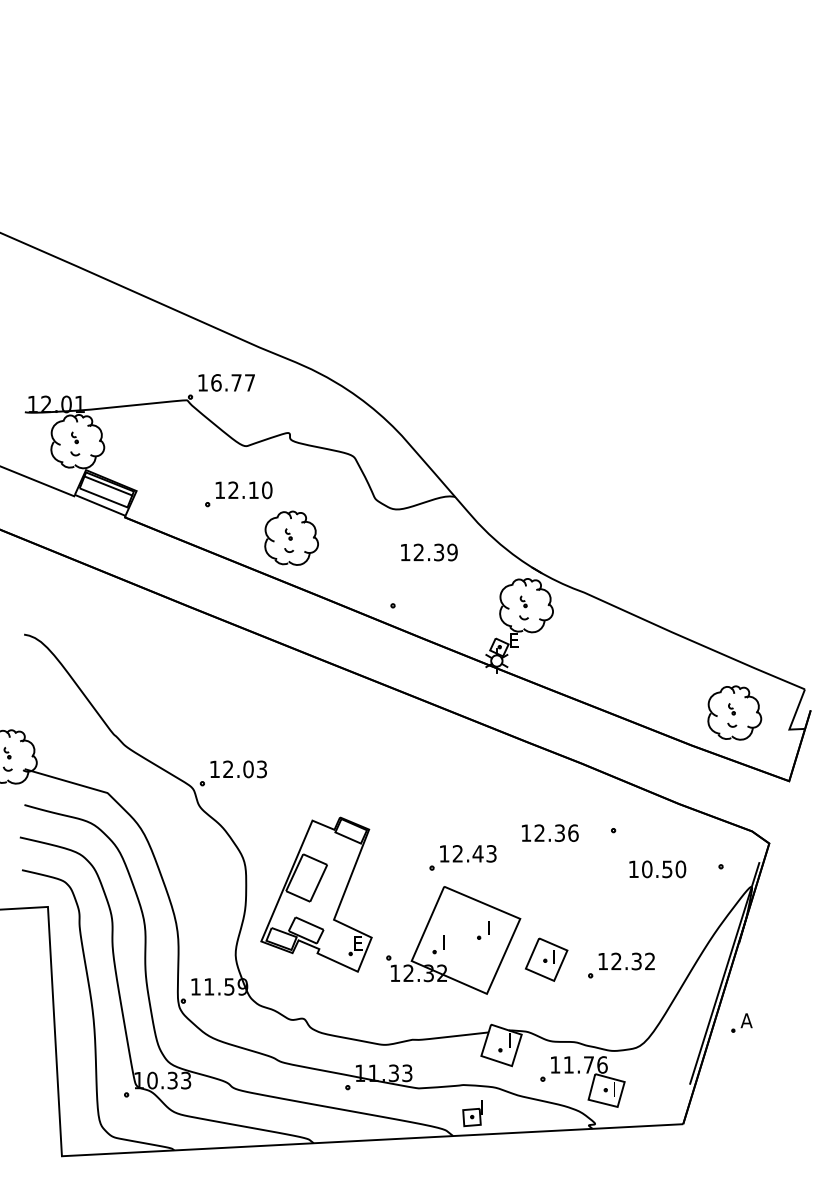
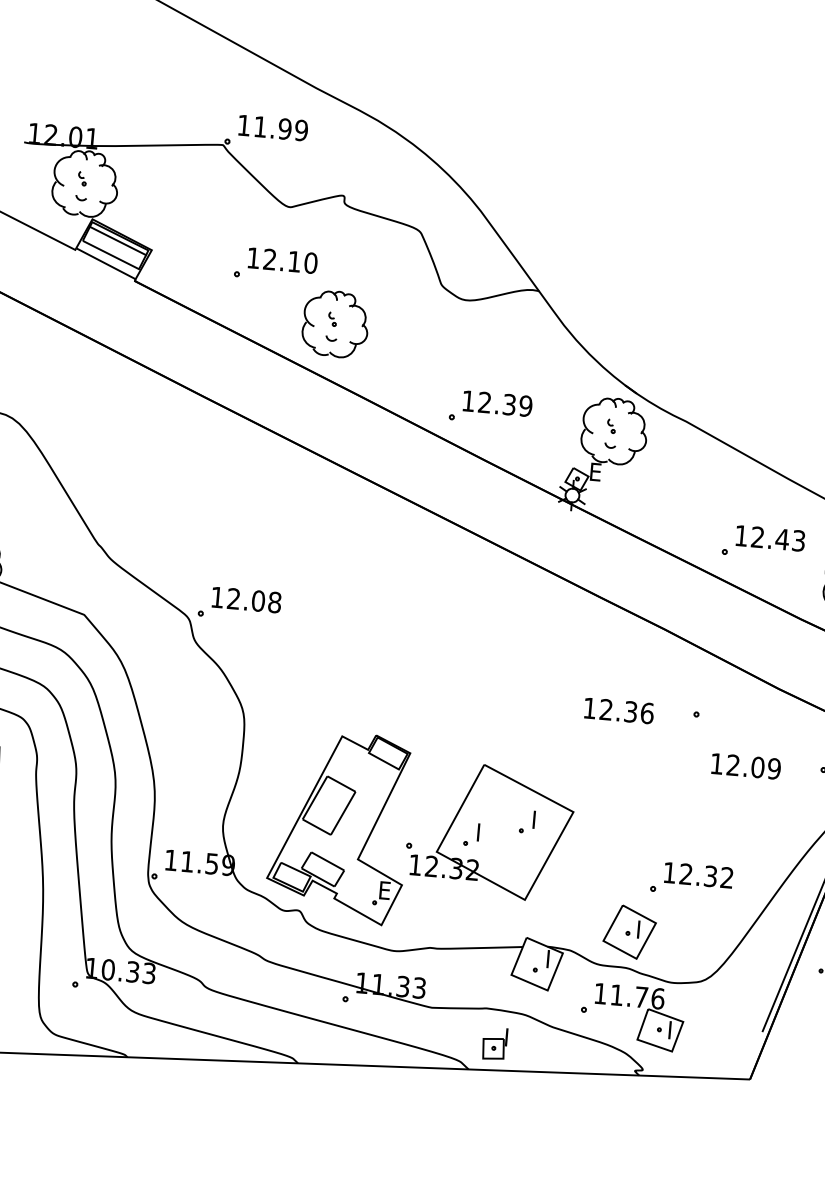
text: (233, 382) -> (281, 128), 16.77 -> 11.99
text: (429, 552) -> (497, 403), moved
text: (261, 769) -> (274, 602), 12.03 -> 12.08
part: (462, 857) -> (763, 542), moved
text: (664, 869) -> (754, 767), 10.50 -> 12.09
part: (316, 894) -> (339, 826), moved
part: (546, 959) -> (629, 931), moved

